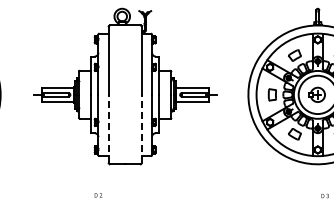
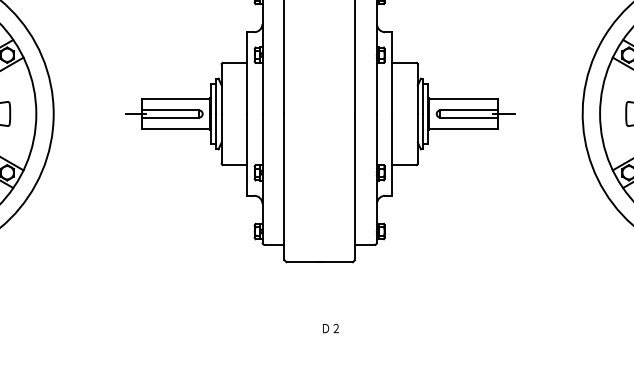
line: (108, 128) -> (283, 185), dashed -> solid
line: (141, 128) -> (354, 185), dashed -> solid
text: (98, 195) -> (330, 328), moved

